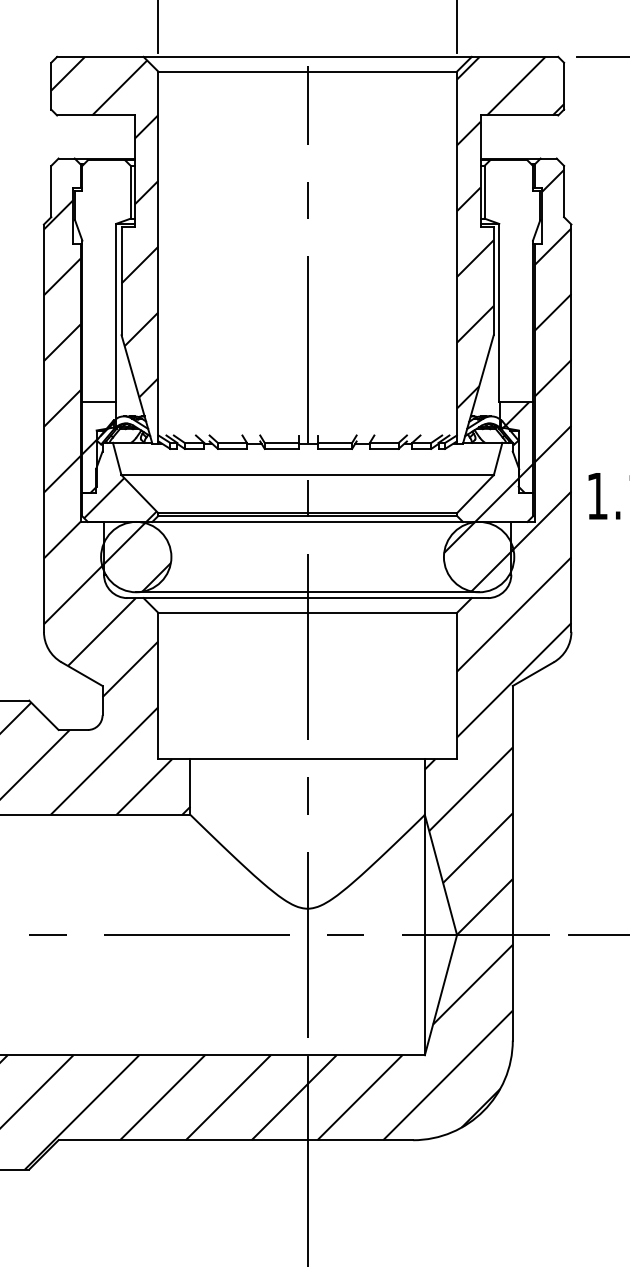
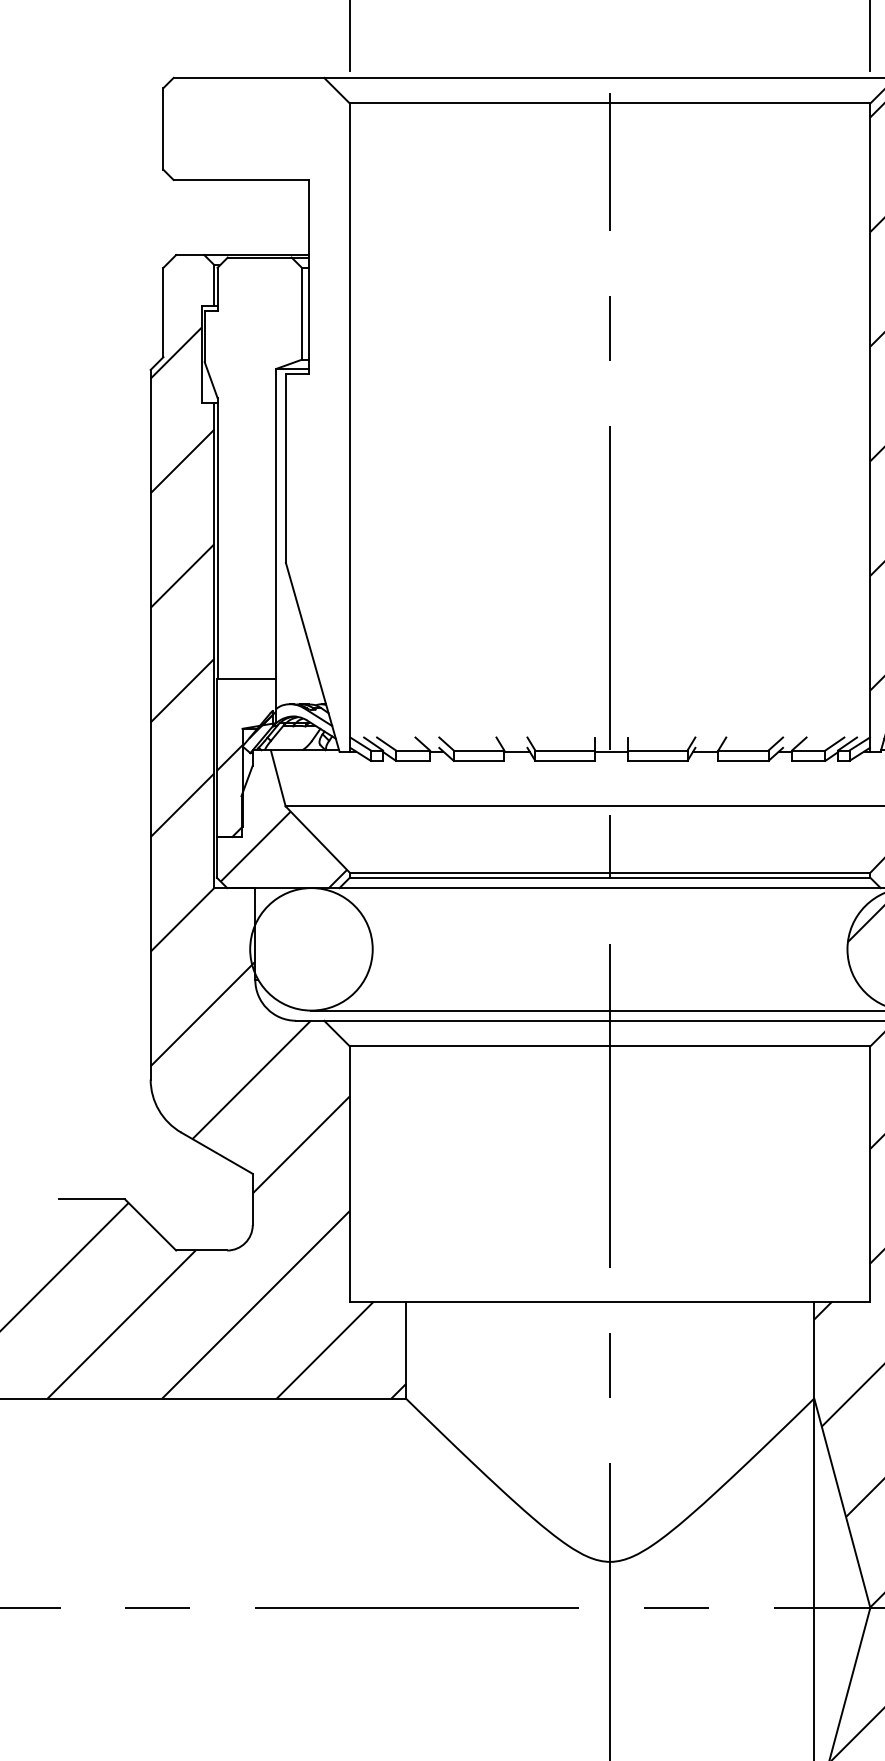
hatch: (104, 226) -> (256, 373), removed
hatch: (136, 557) -> (311, 950), removed

